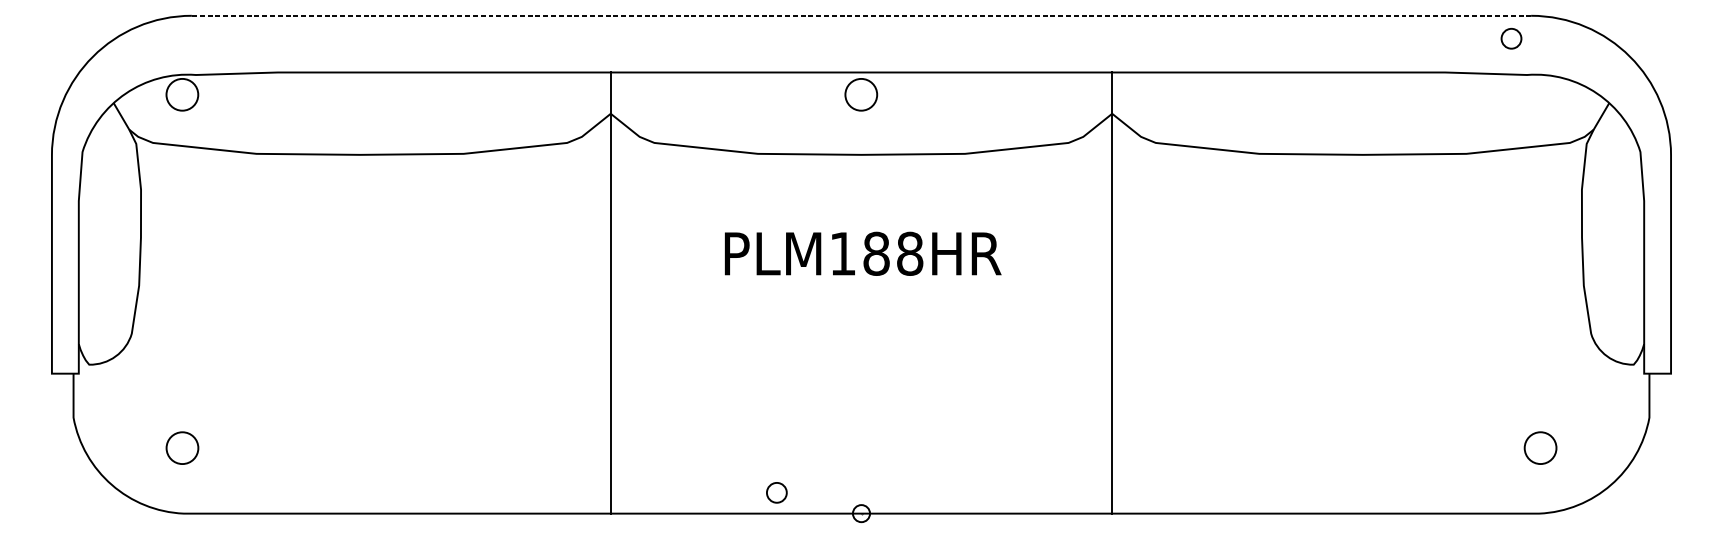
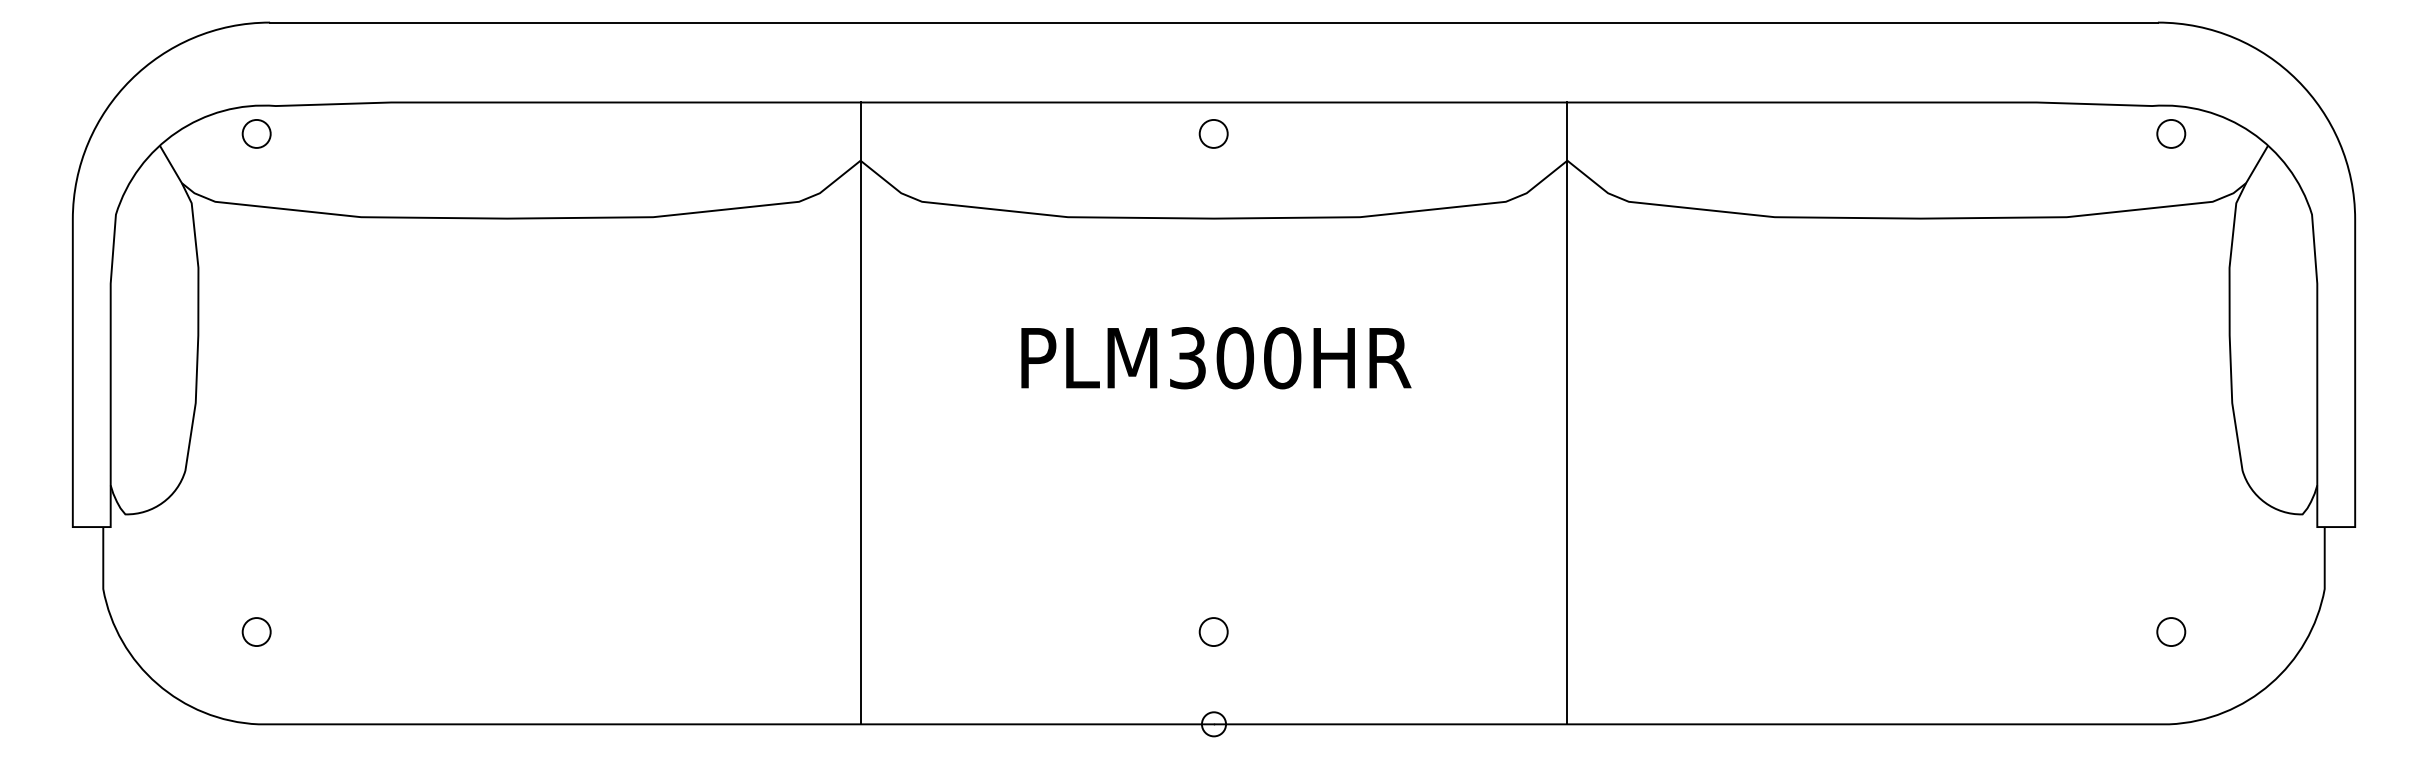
line: (861, 15) -> (1213, 22), dashed -> solid
circle: (1511, 38) -> (2171, 133), moved
circle: (182, 94) -> (256, 133), size x0.62
circle: (861, 94) -> (1213, 133), size x0.62
text: (876, 254) -> (1235, 358), PLM188HR -> PLM300HR
circle: (182, 447) -> (256, 631), size x0.62
circle: (1540, 448) -> (2171, 632), size x0.62
circle: (776, 492) -> (1213, 631), moved

